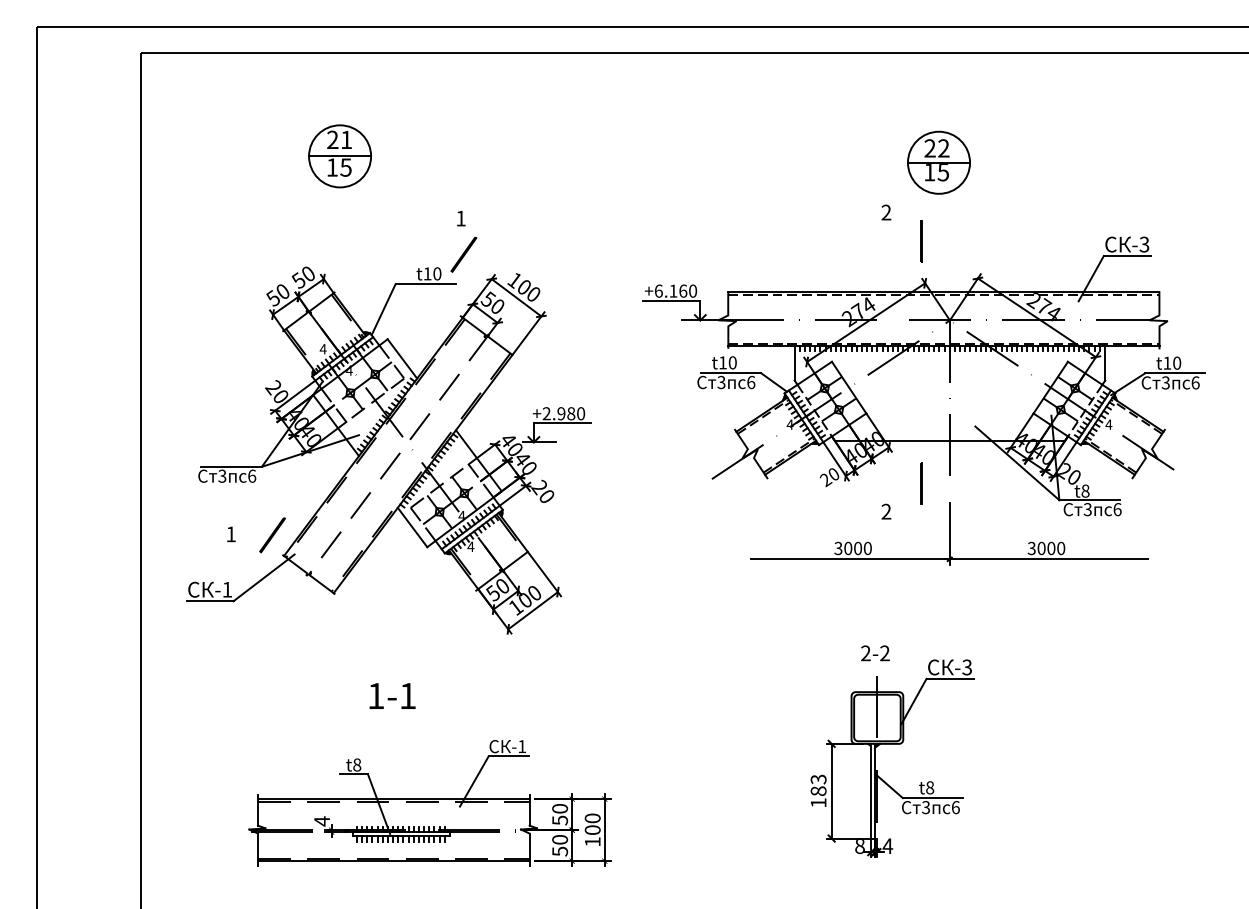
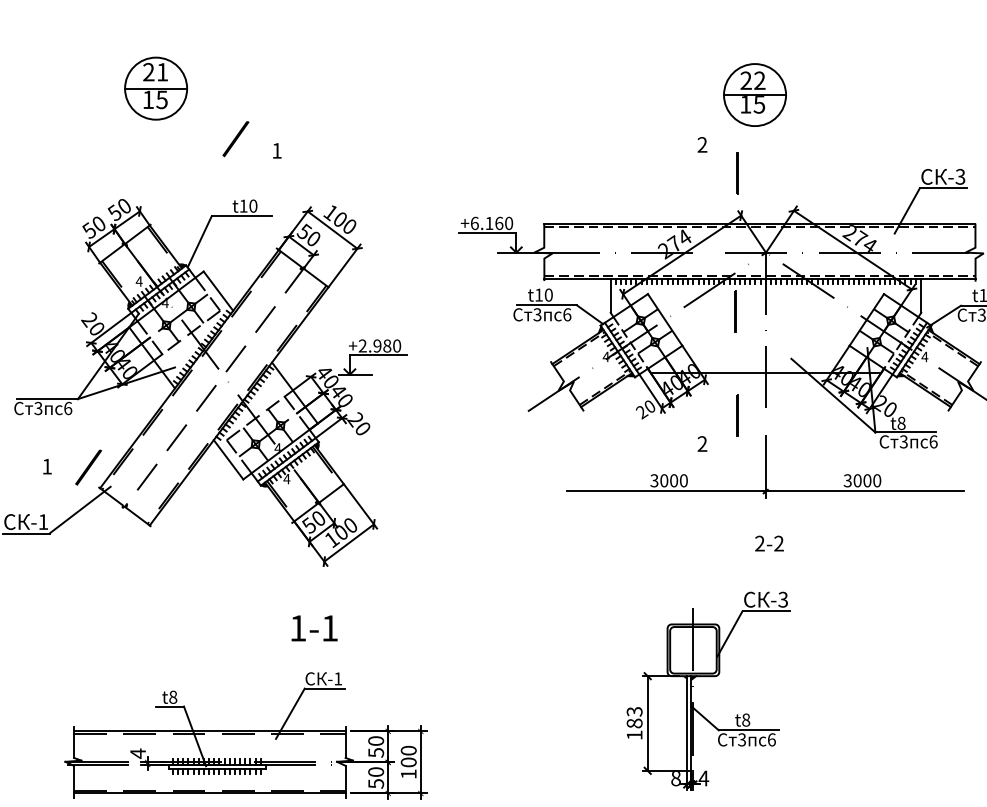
line: (463, 254) -> (235, 138), moved
line: (919, 379) -> (735, 311), added
text: (875, 653) -> (769, 543), moved
text: (392, 695) -> (314, 627), moved

